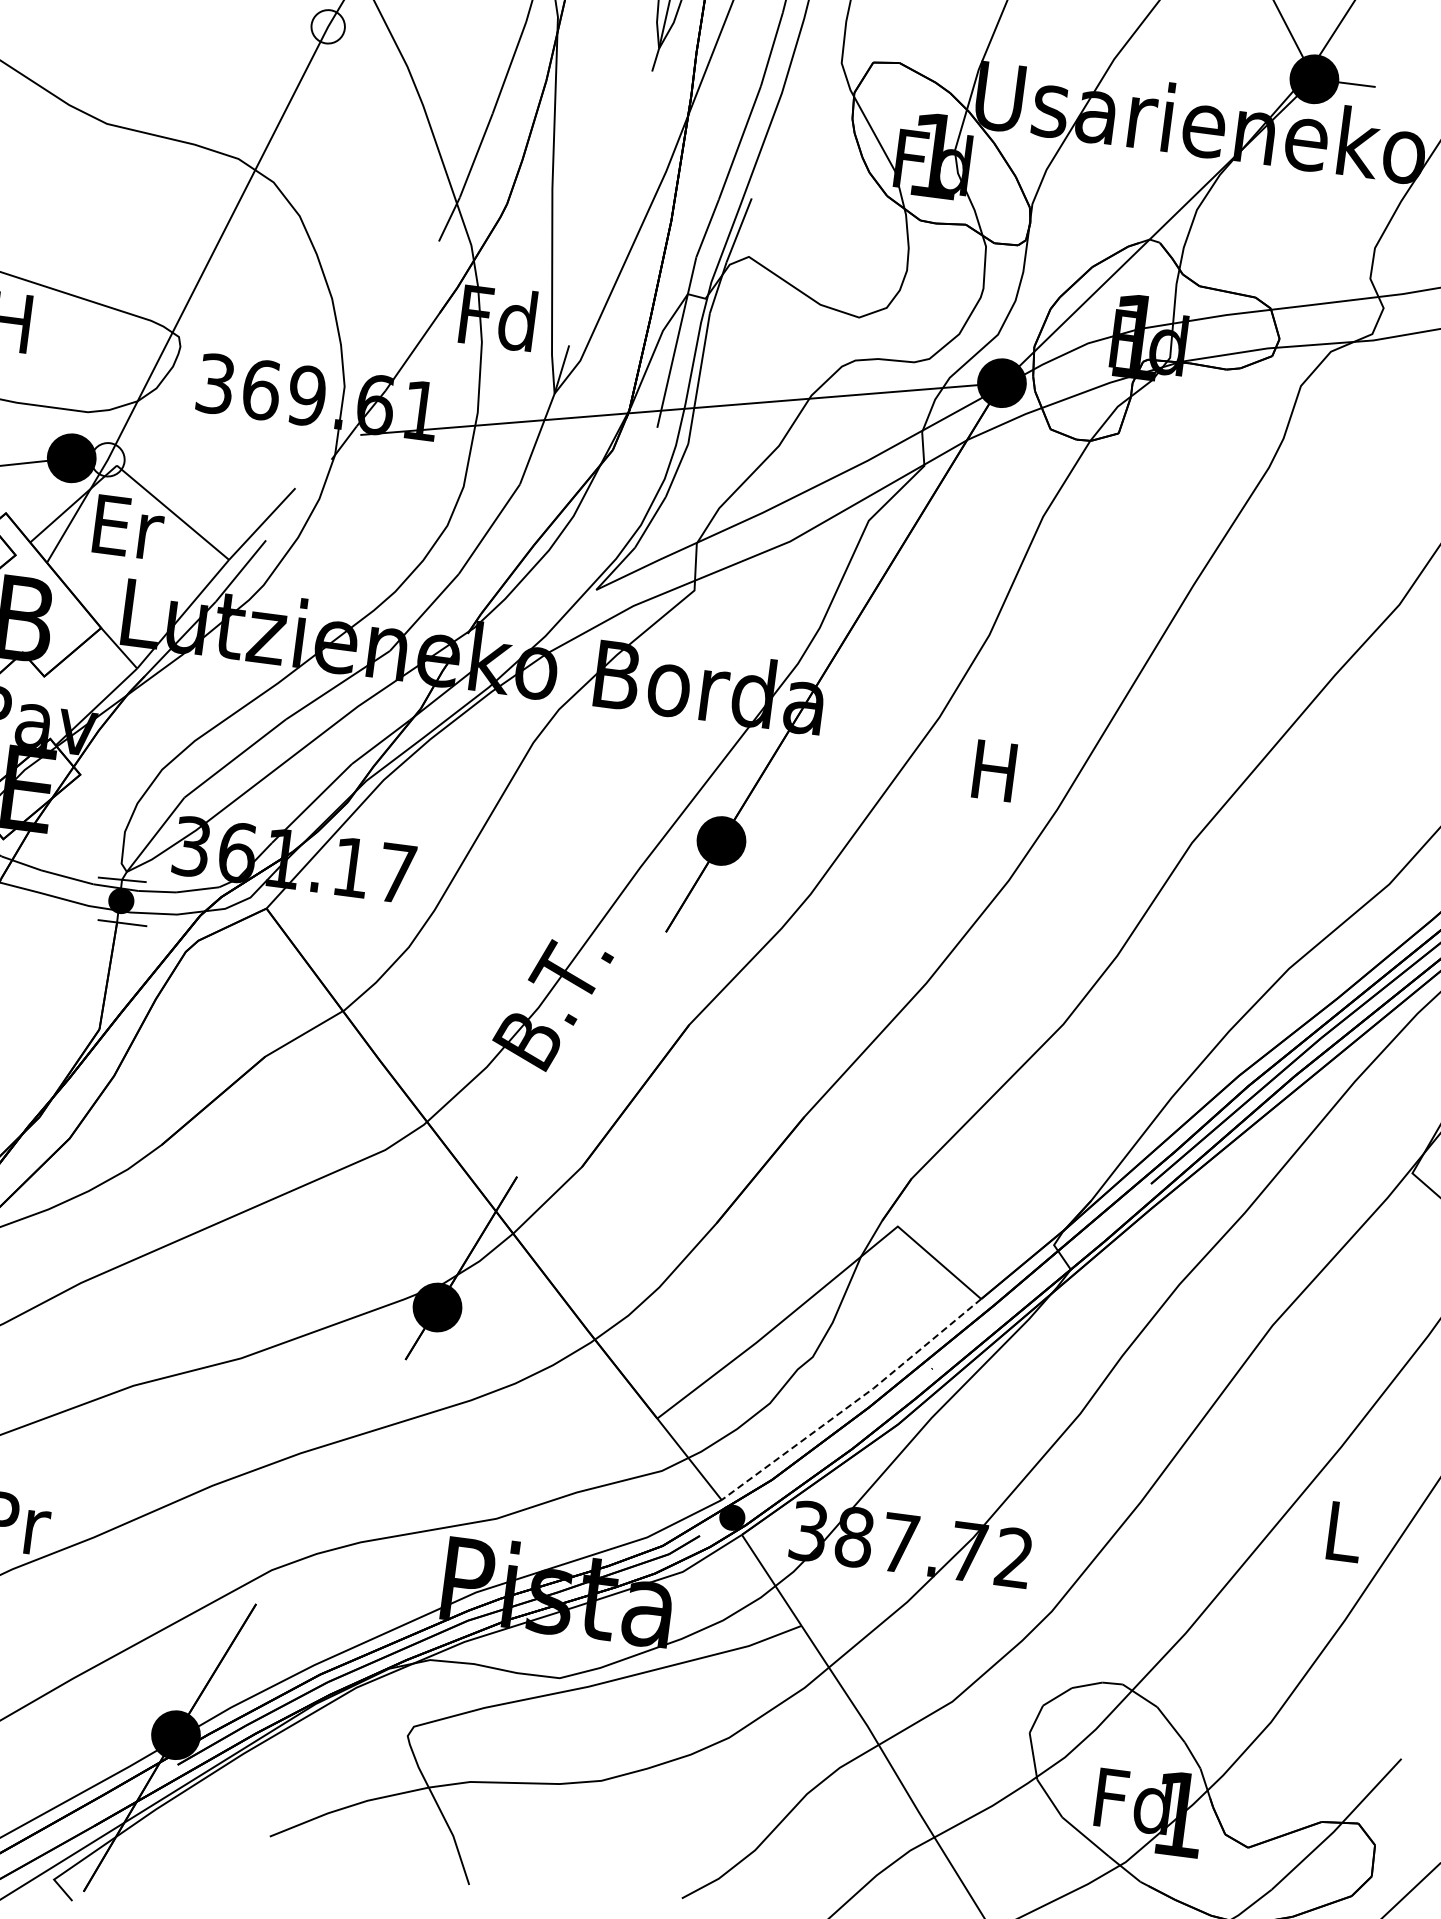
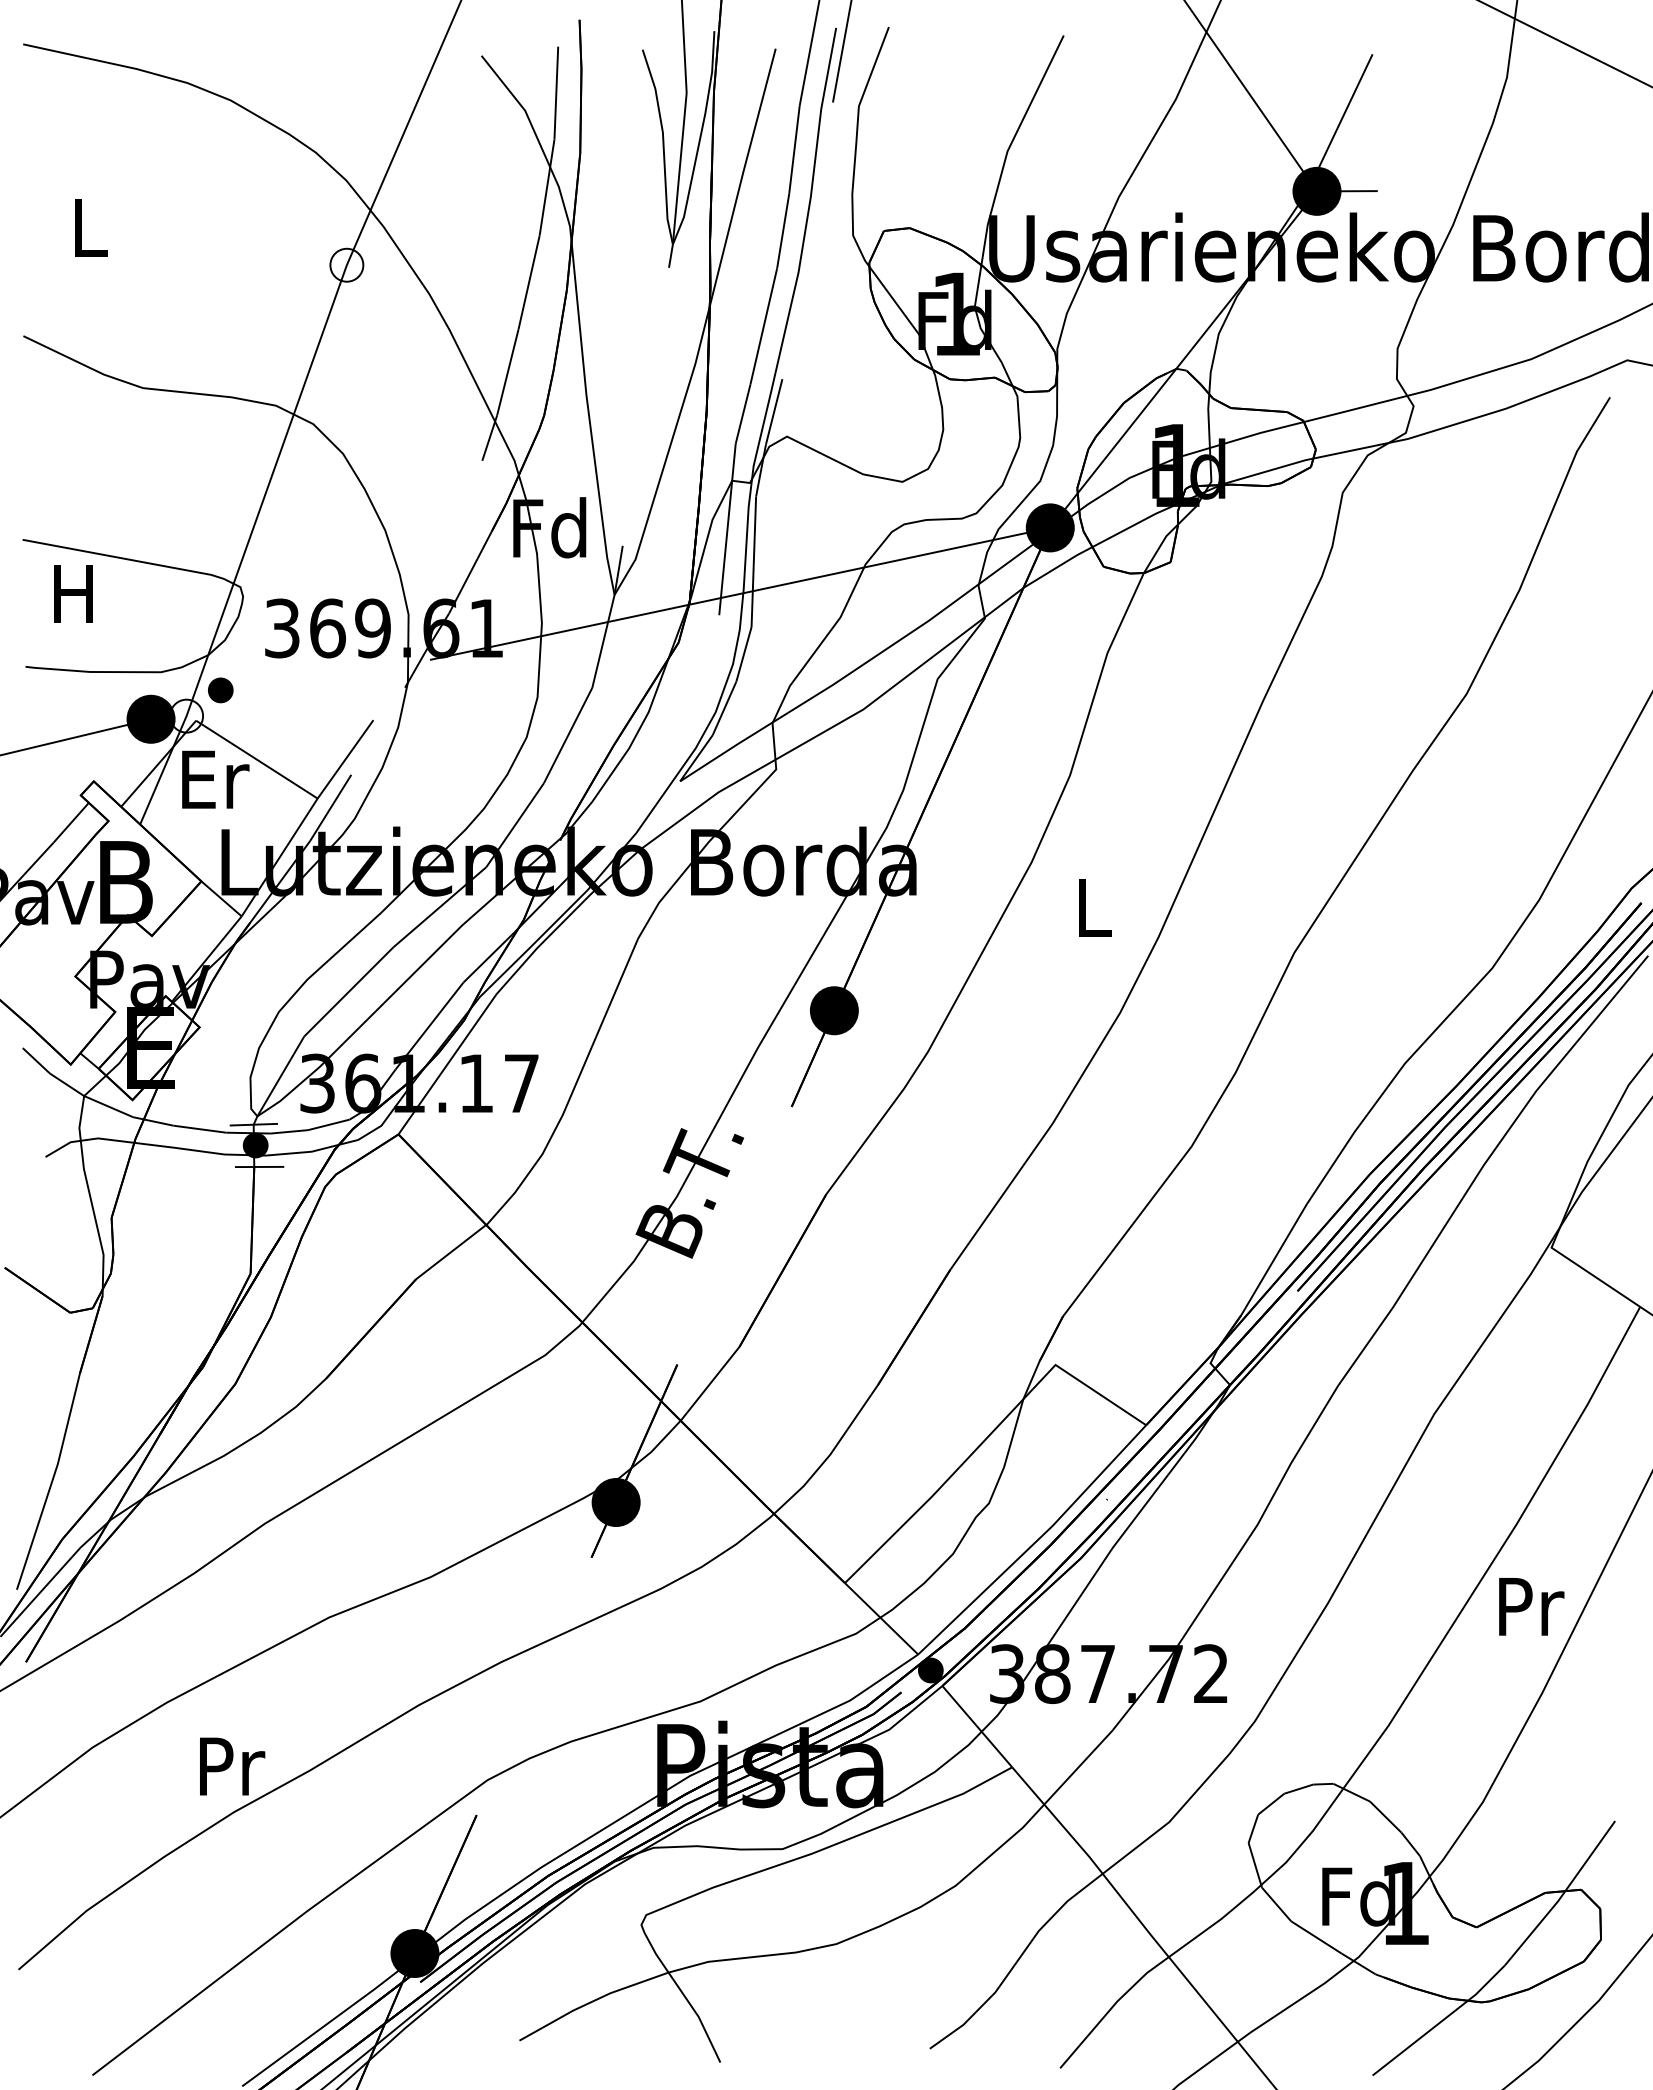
part: (145, 438) -> (220, 690), added
text: (993, 770) -> (1091, 907), H -> L
line: (854, 1402) -> (1035, 1542), dashed -> solid
text: (1345, 1531) -> (1531, 1606), L -> Pr

